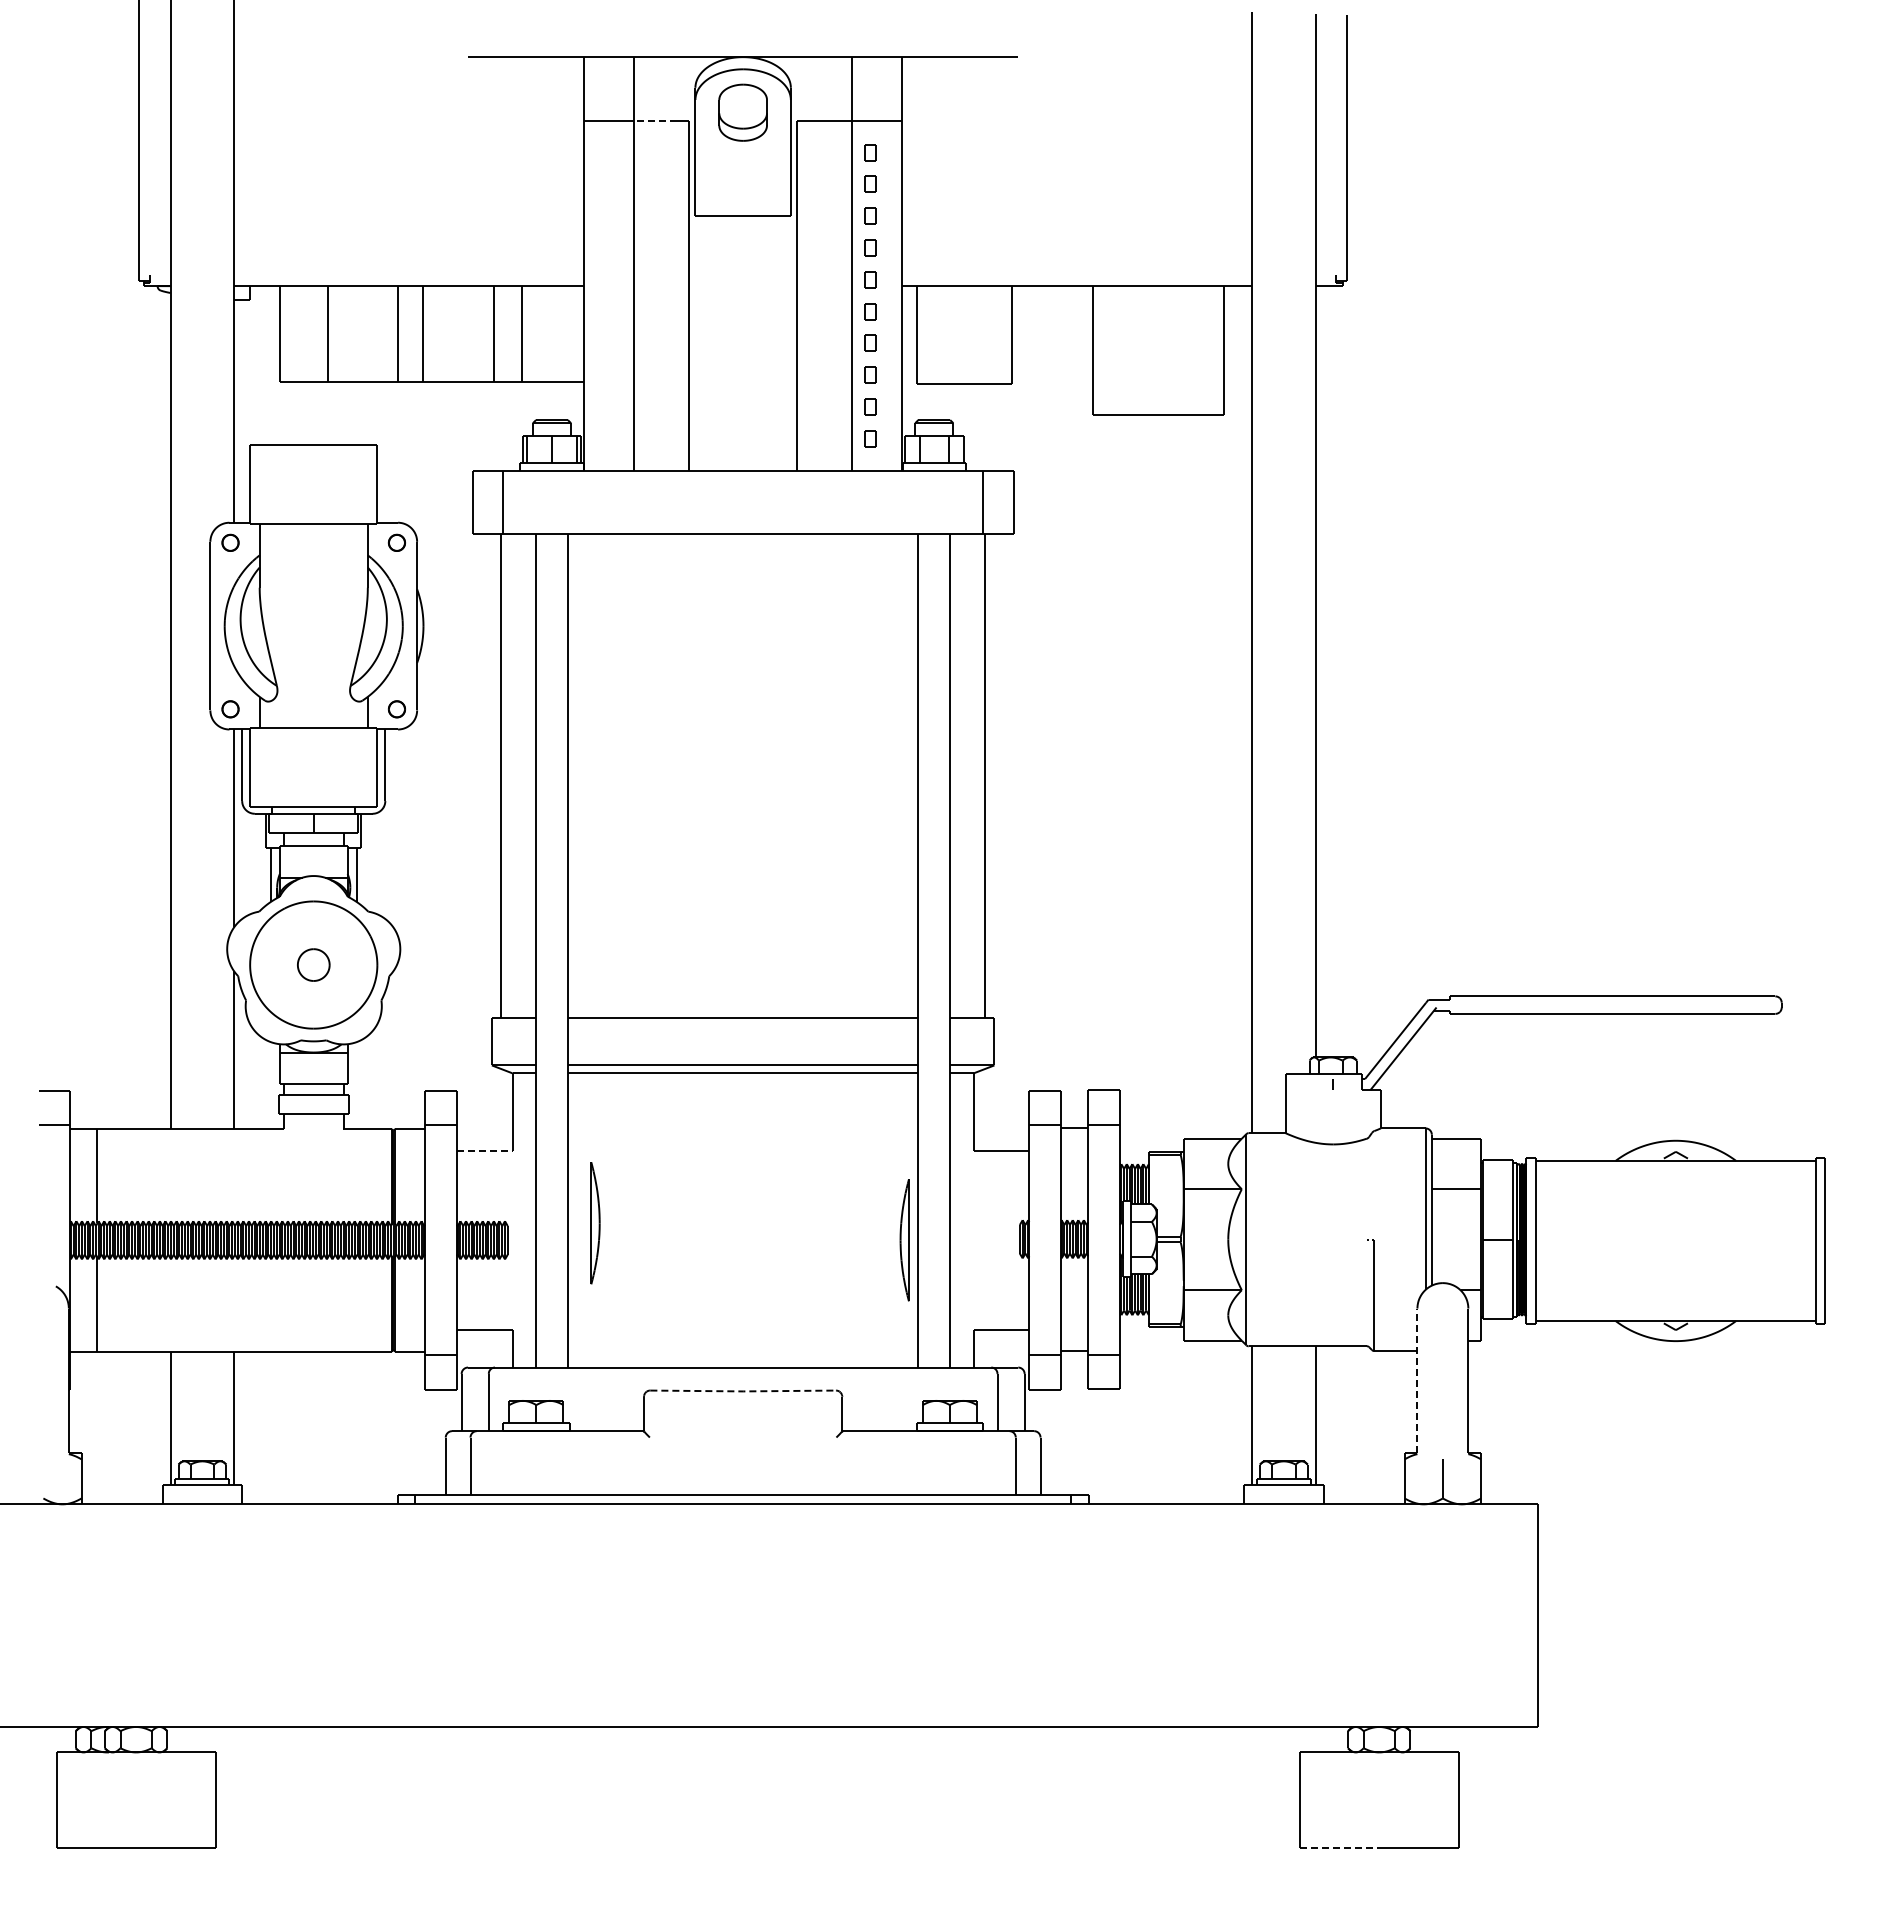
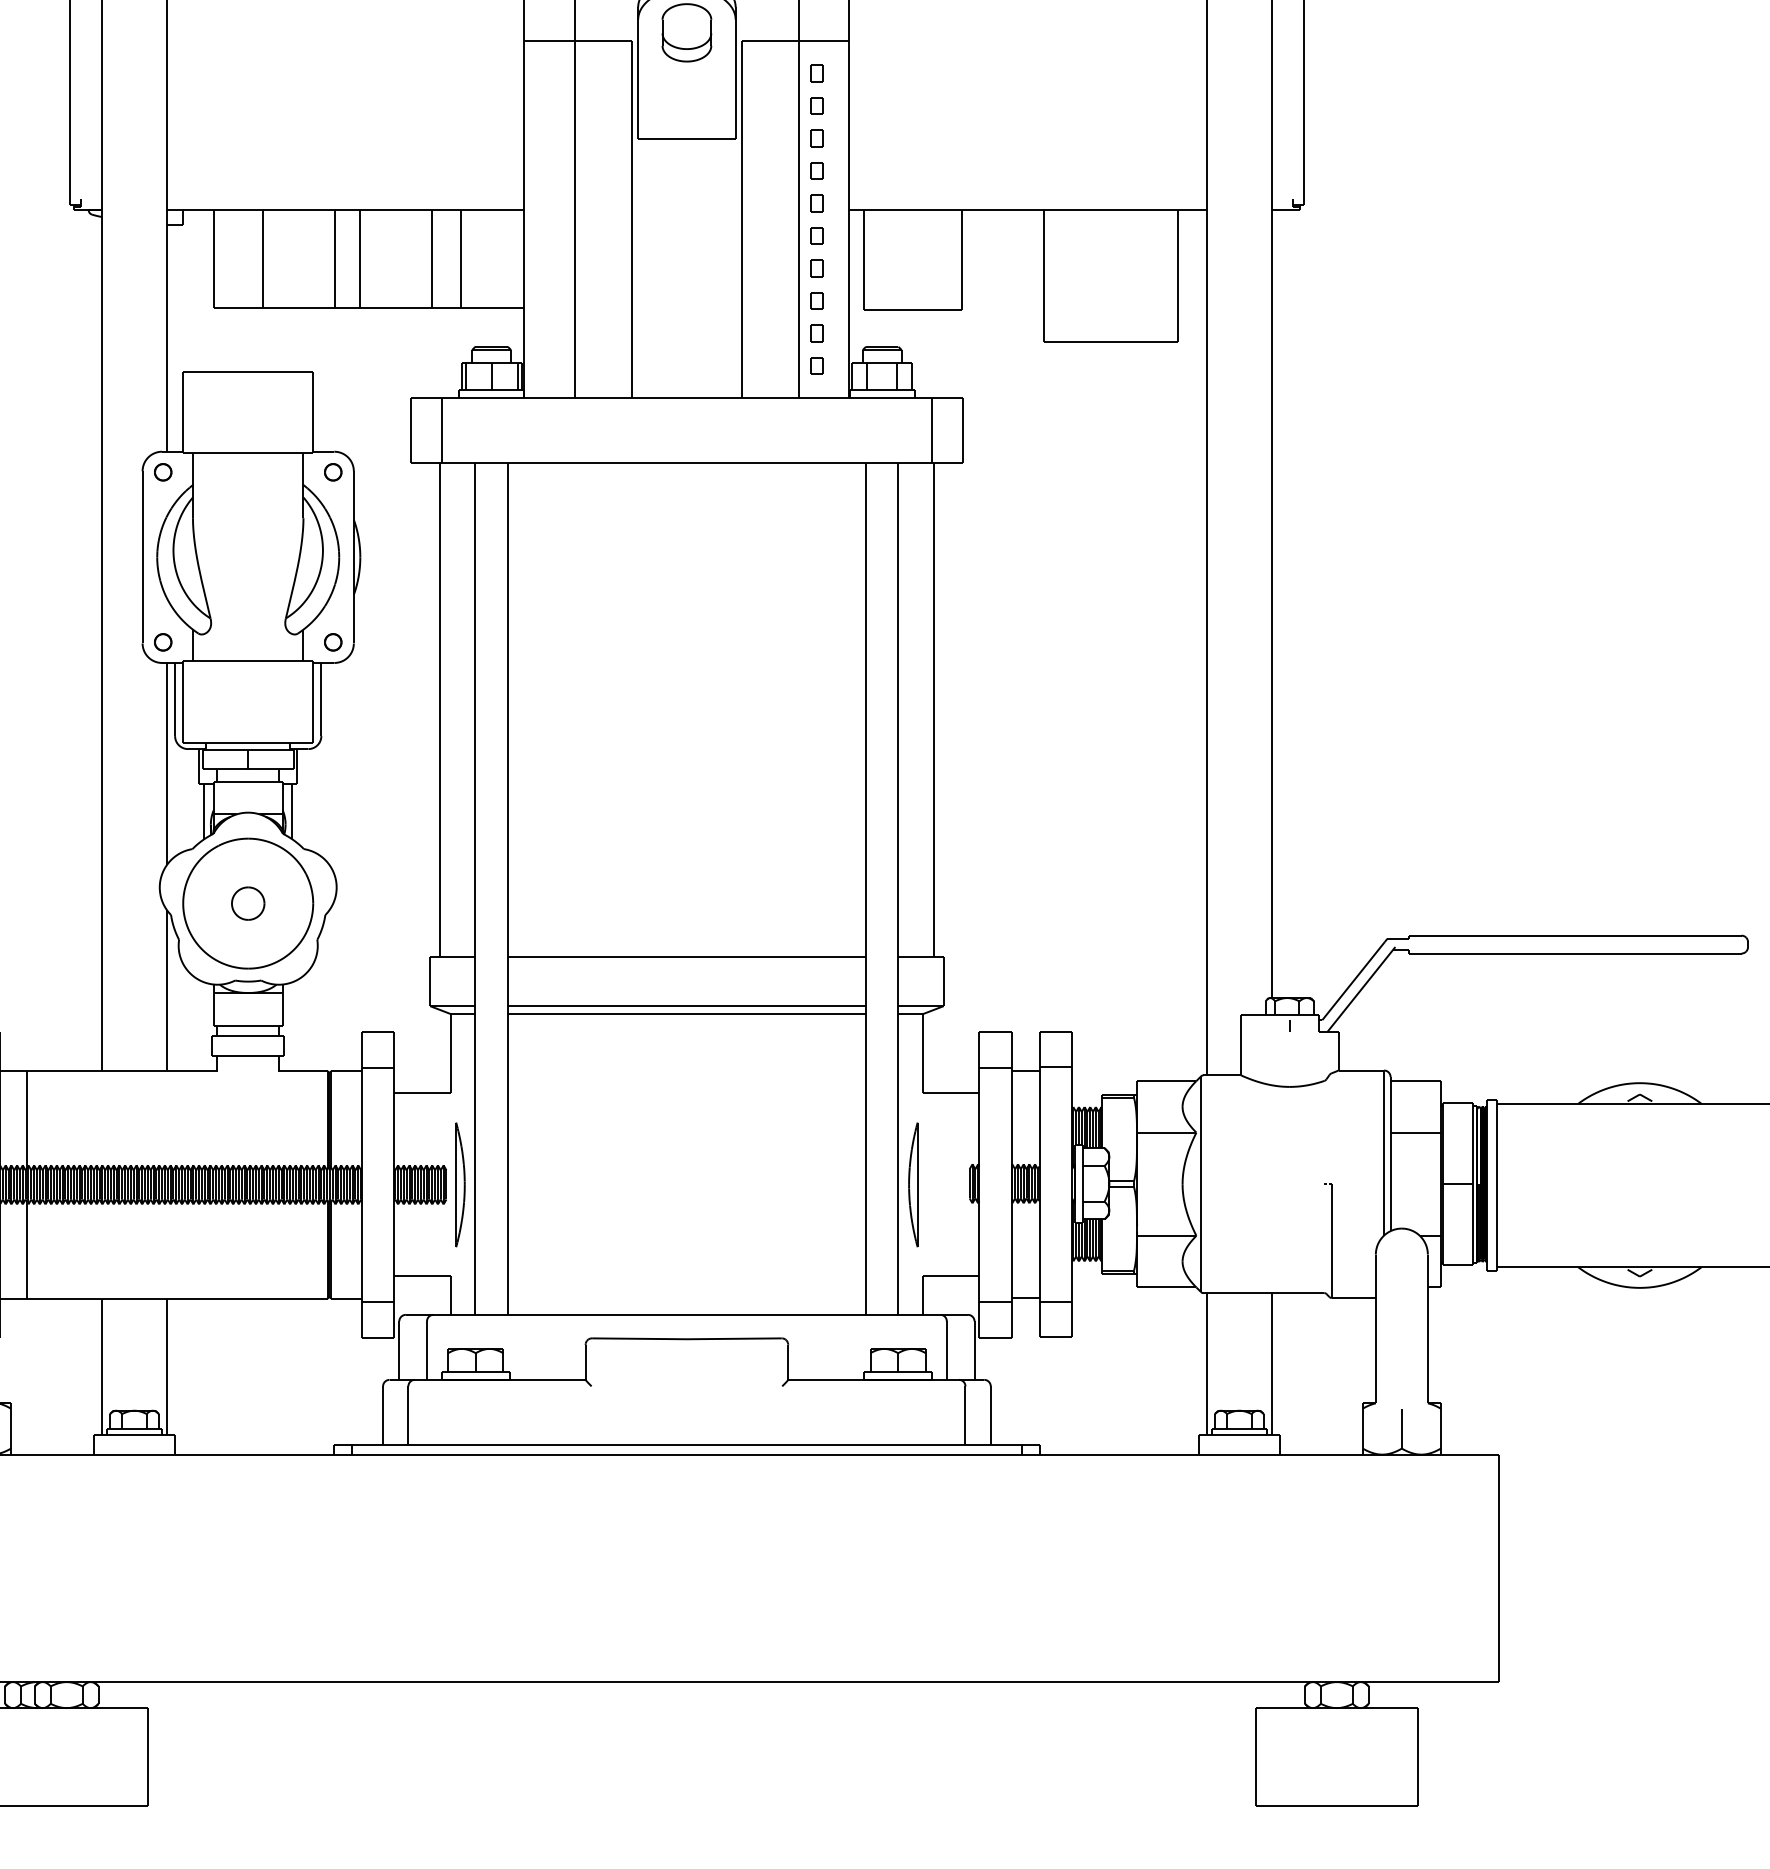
line: (654, 120) -> (596, 40), dashed -> solid
line: (484, 1150) -> (422, 1093), dashed -> solid
part: (595, 1223) -> (460, 1185), moved
part: (904, 1240) -> (913, 1185), moved
line: (1417, 1380) -> (1375, 1328), dashed -> solid
line: (743, 1391) -> (687, 1339), dashed -> solid
line: (1339, 1847) -> (1296, 1805), dashed -> solid

